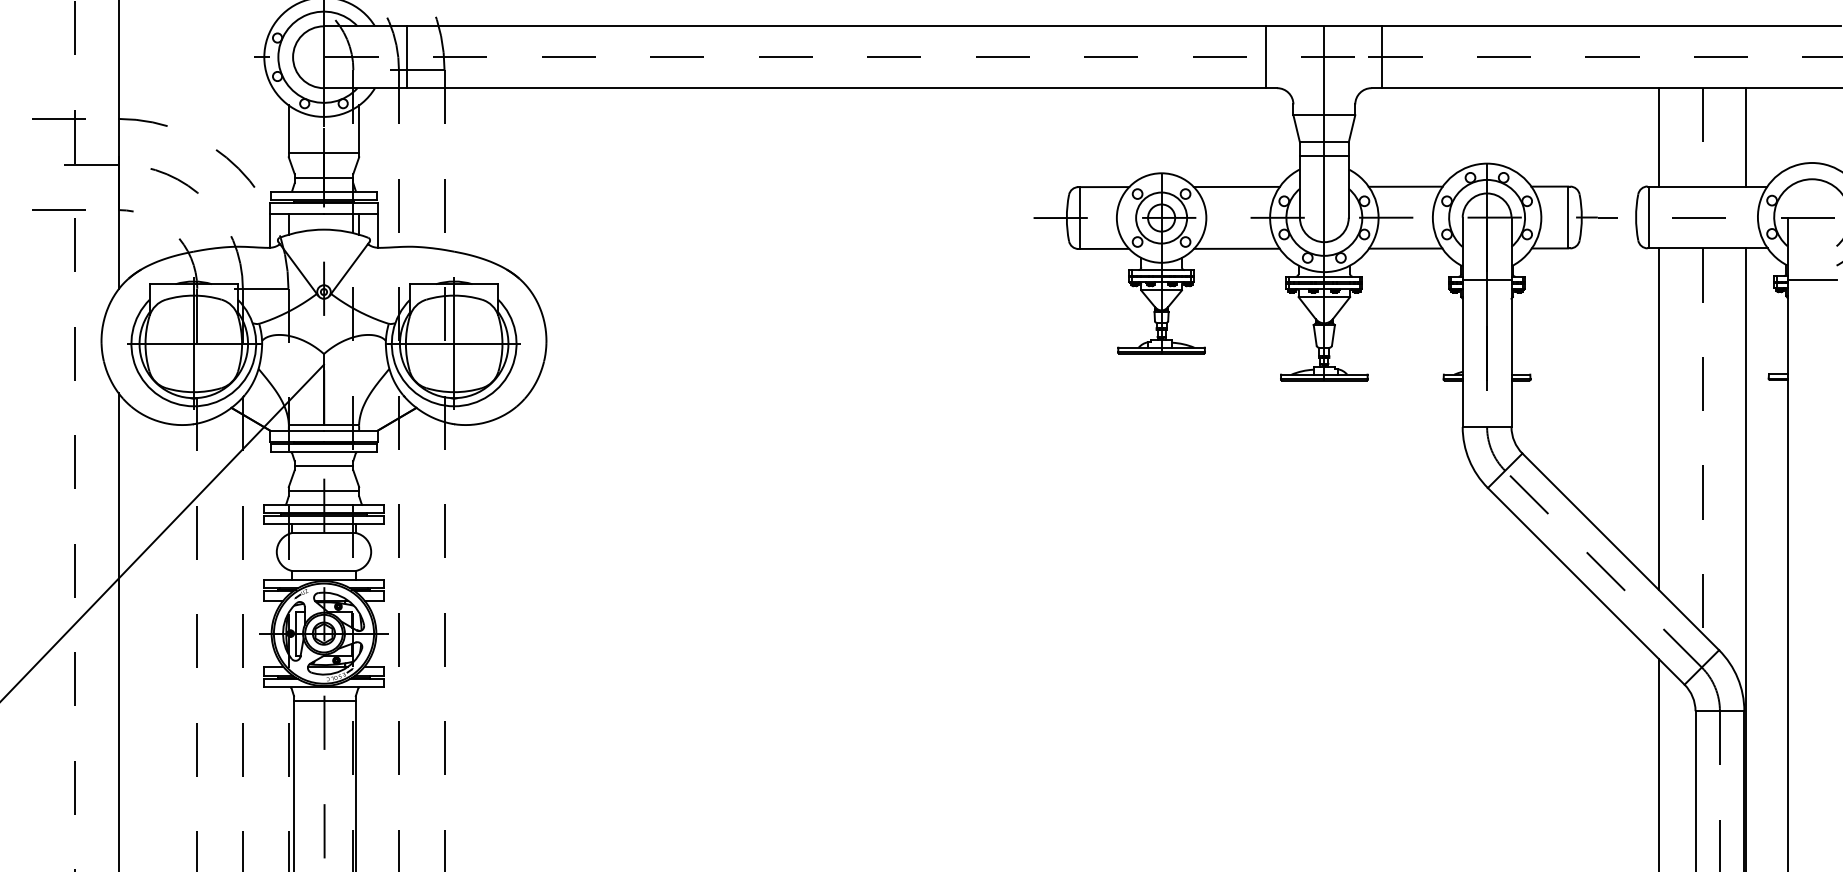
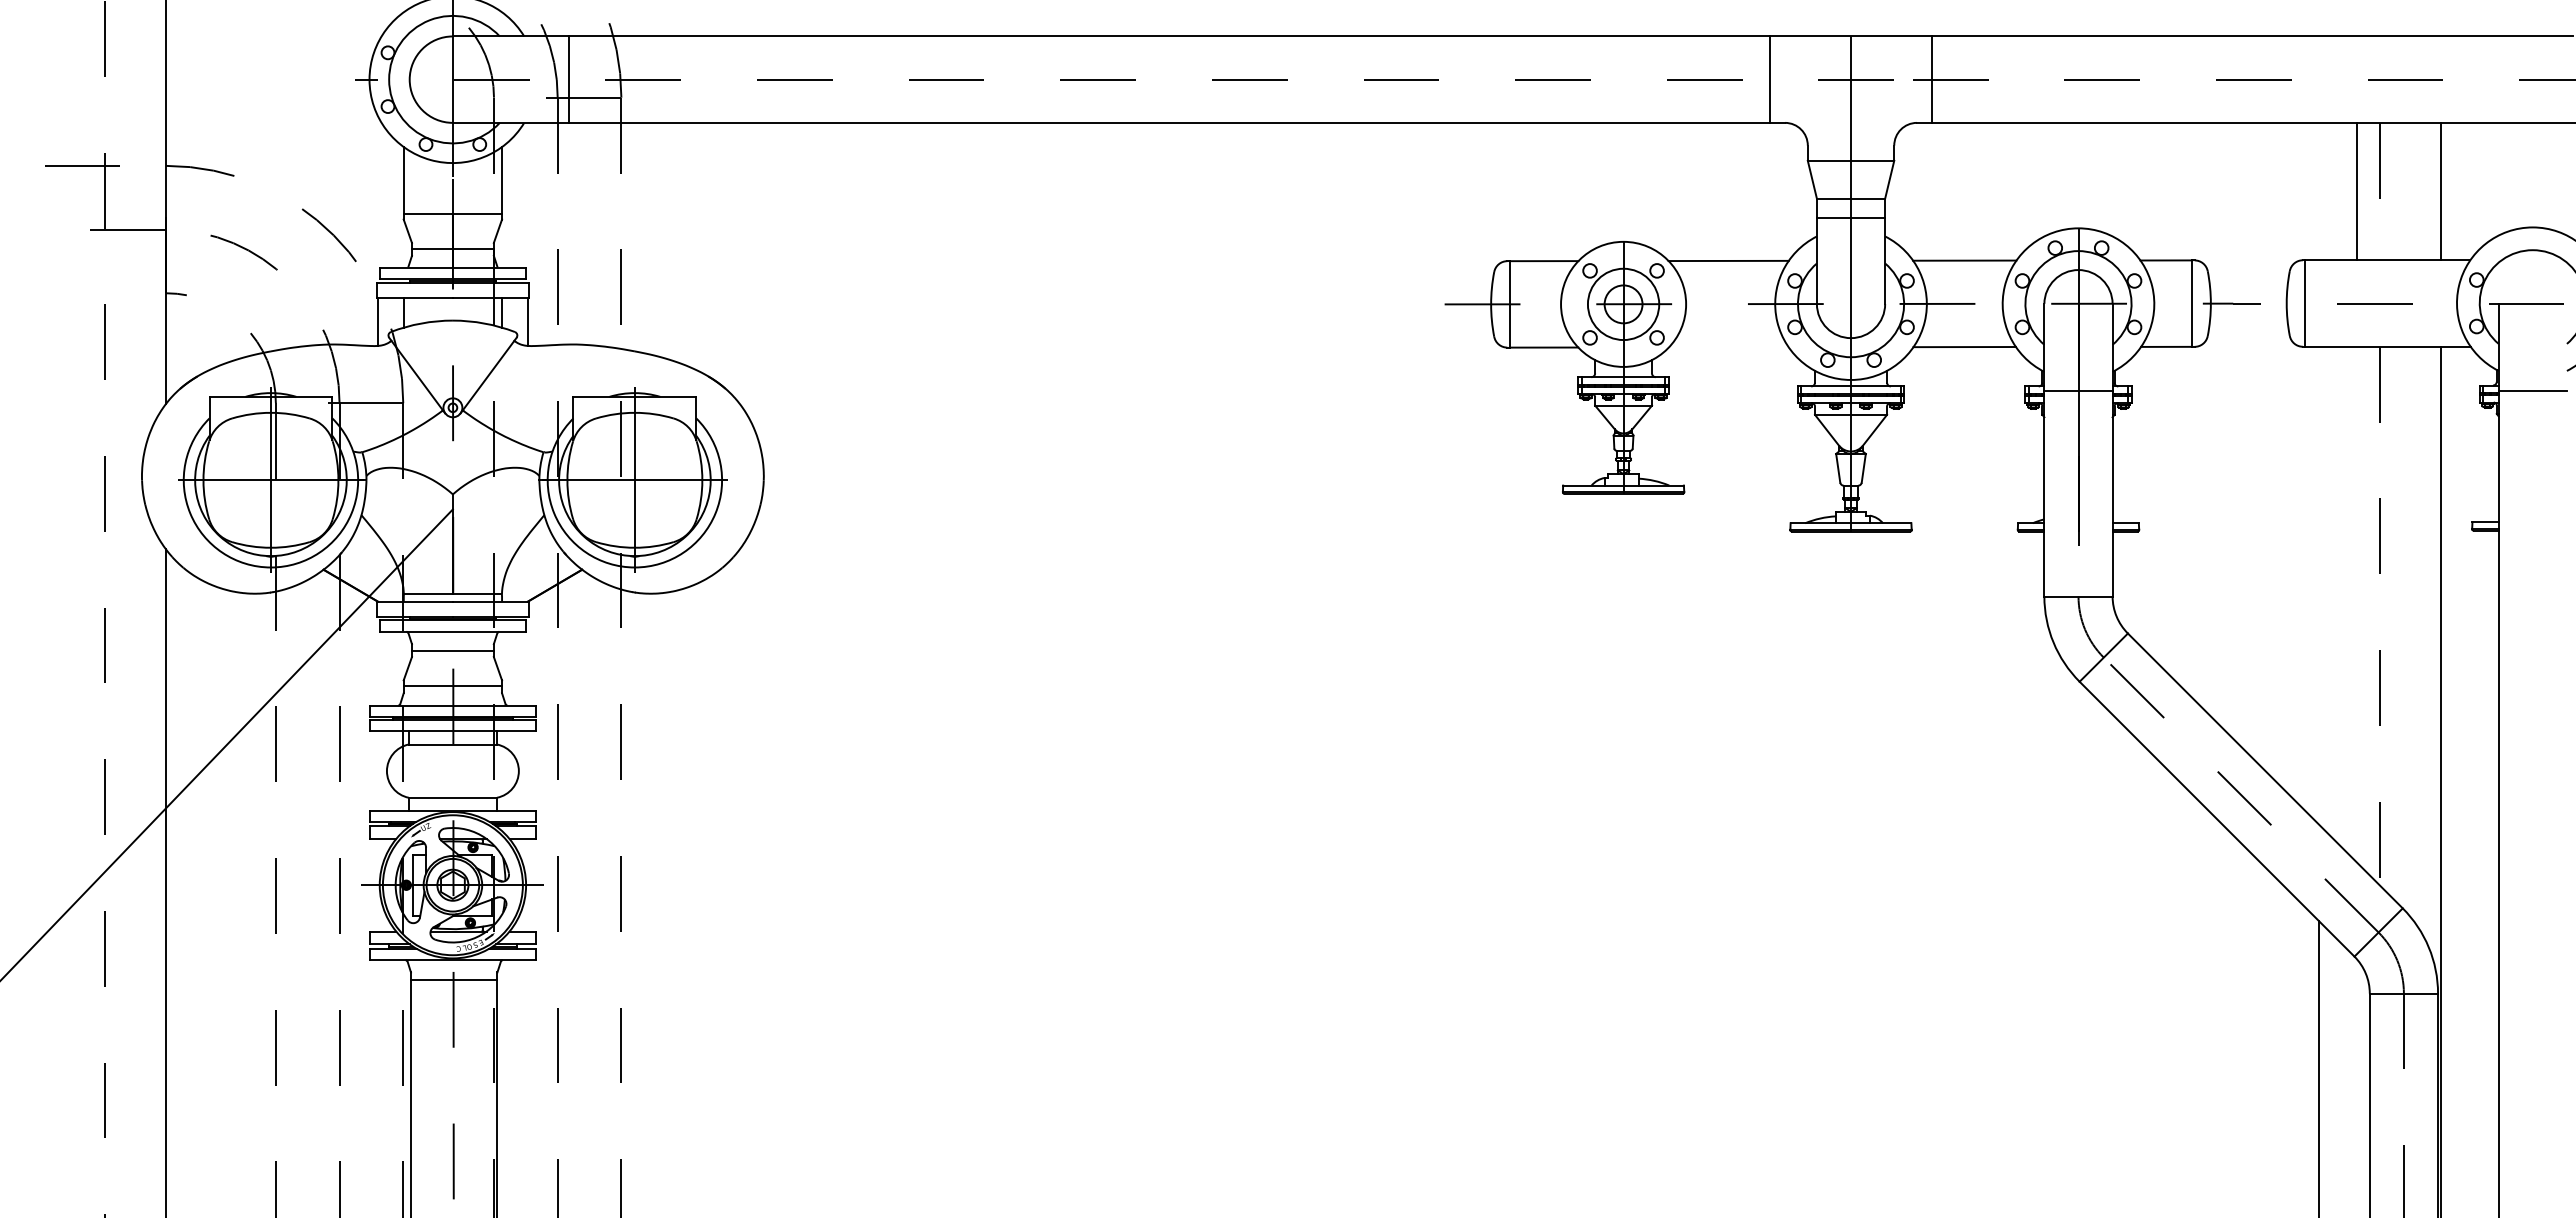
line: (1659, 137) -> (2357, 191), moved
line: (58, 209) -> (82, 292), removed
line: (1236, 248) -> (1728, 347), removed
line: (1659, 419) -> (2319, 585), removed

